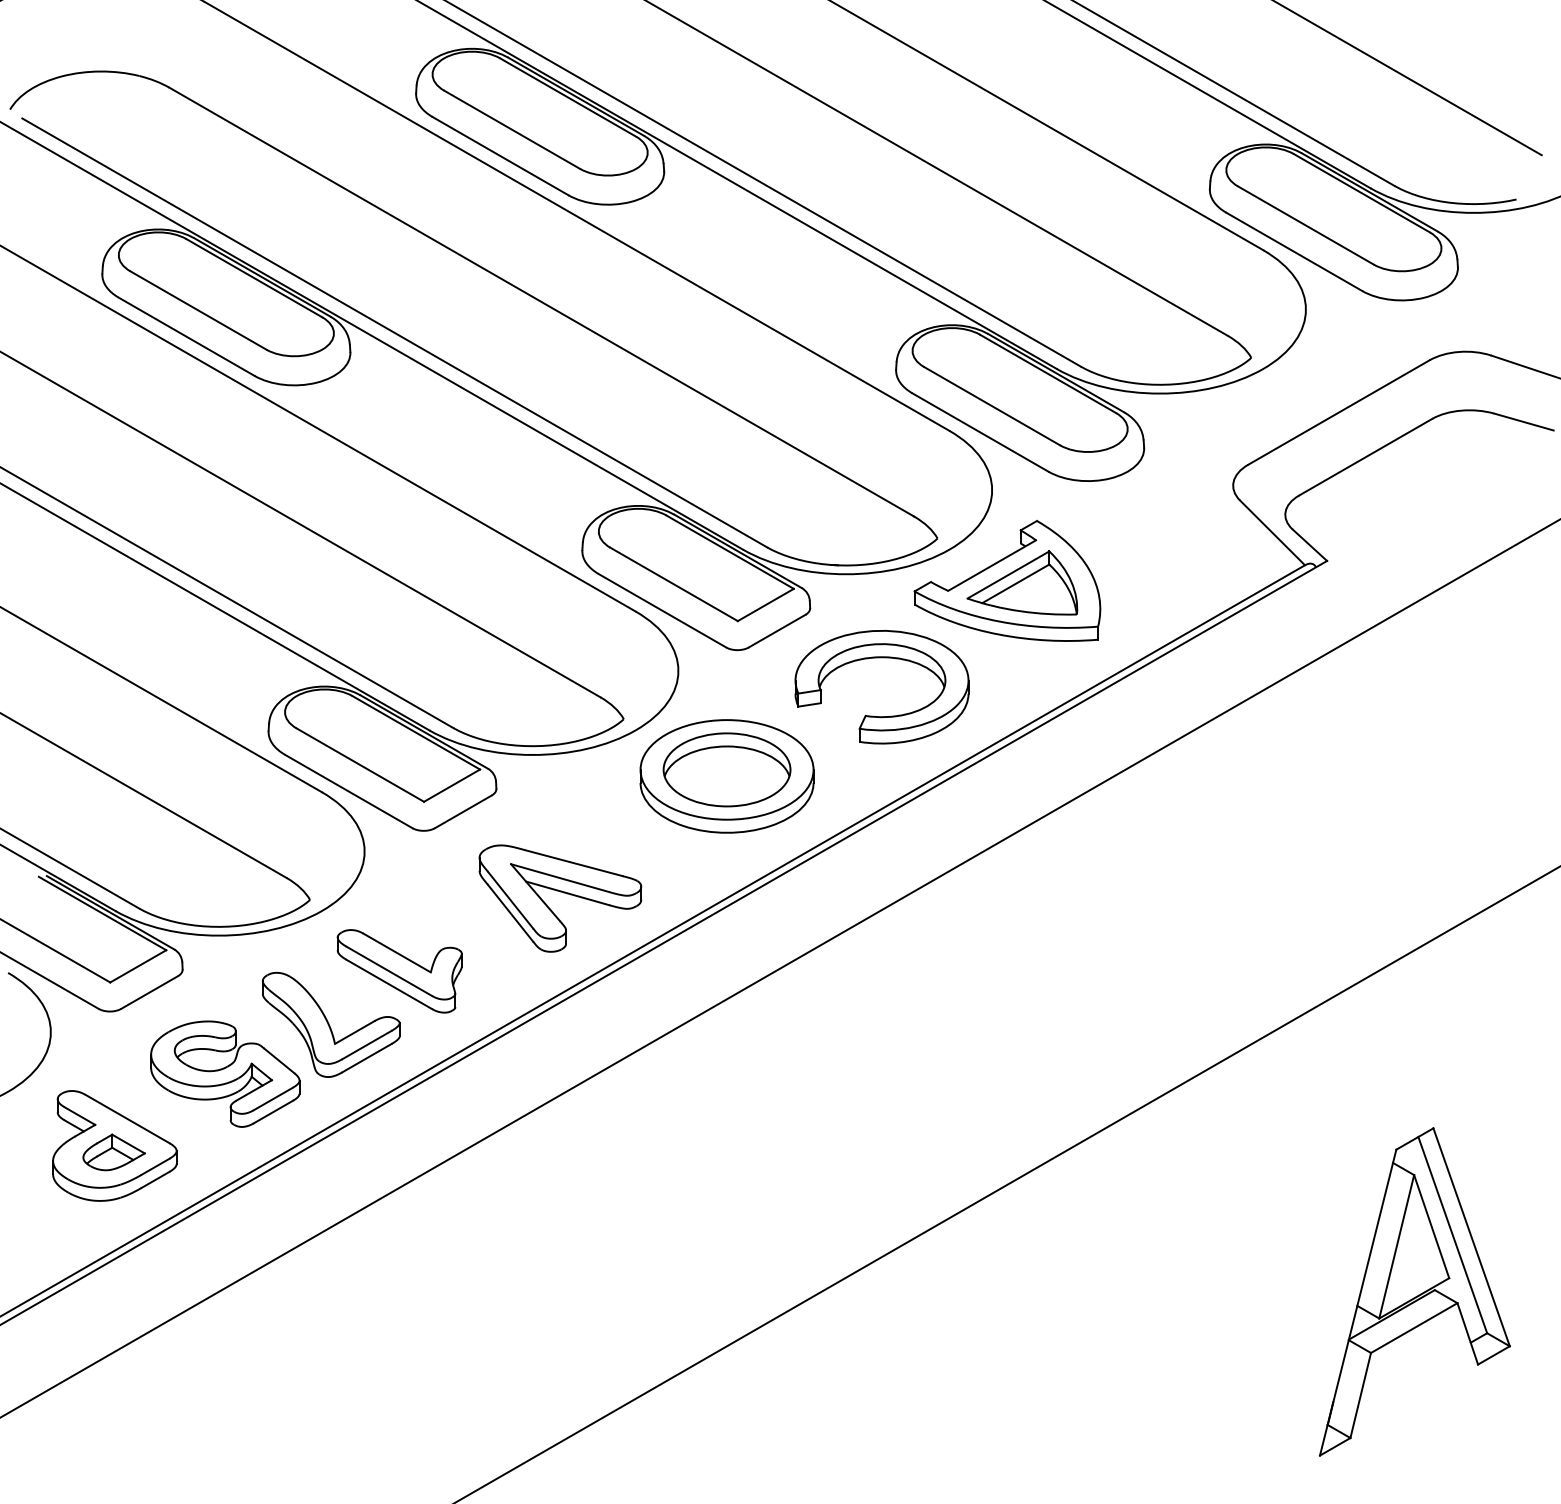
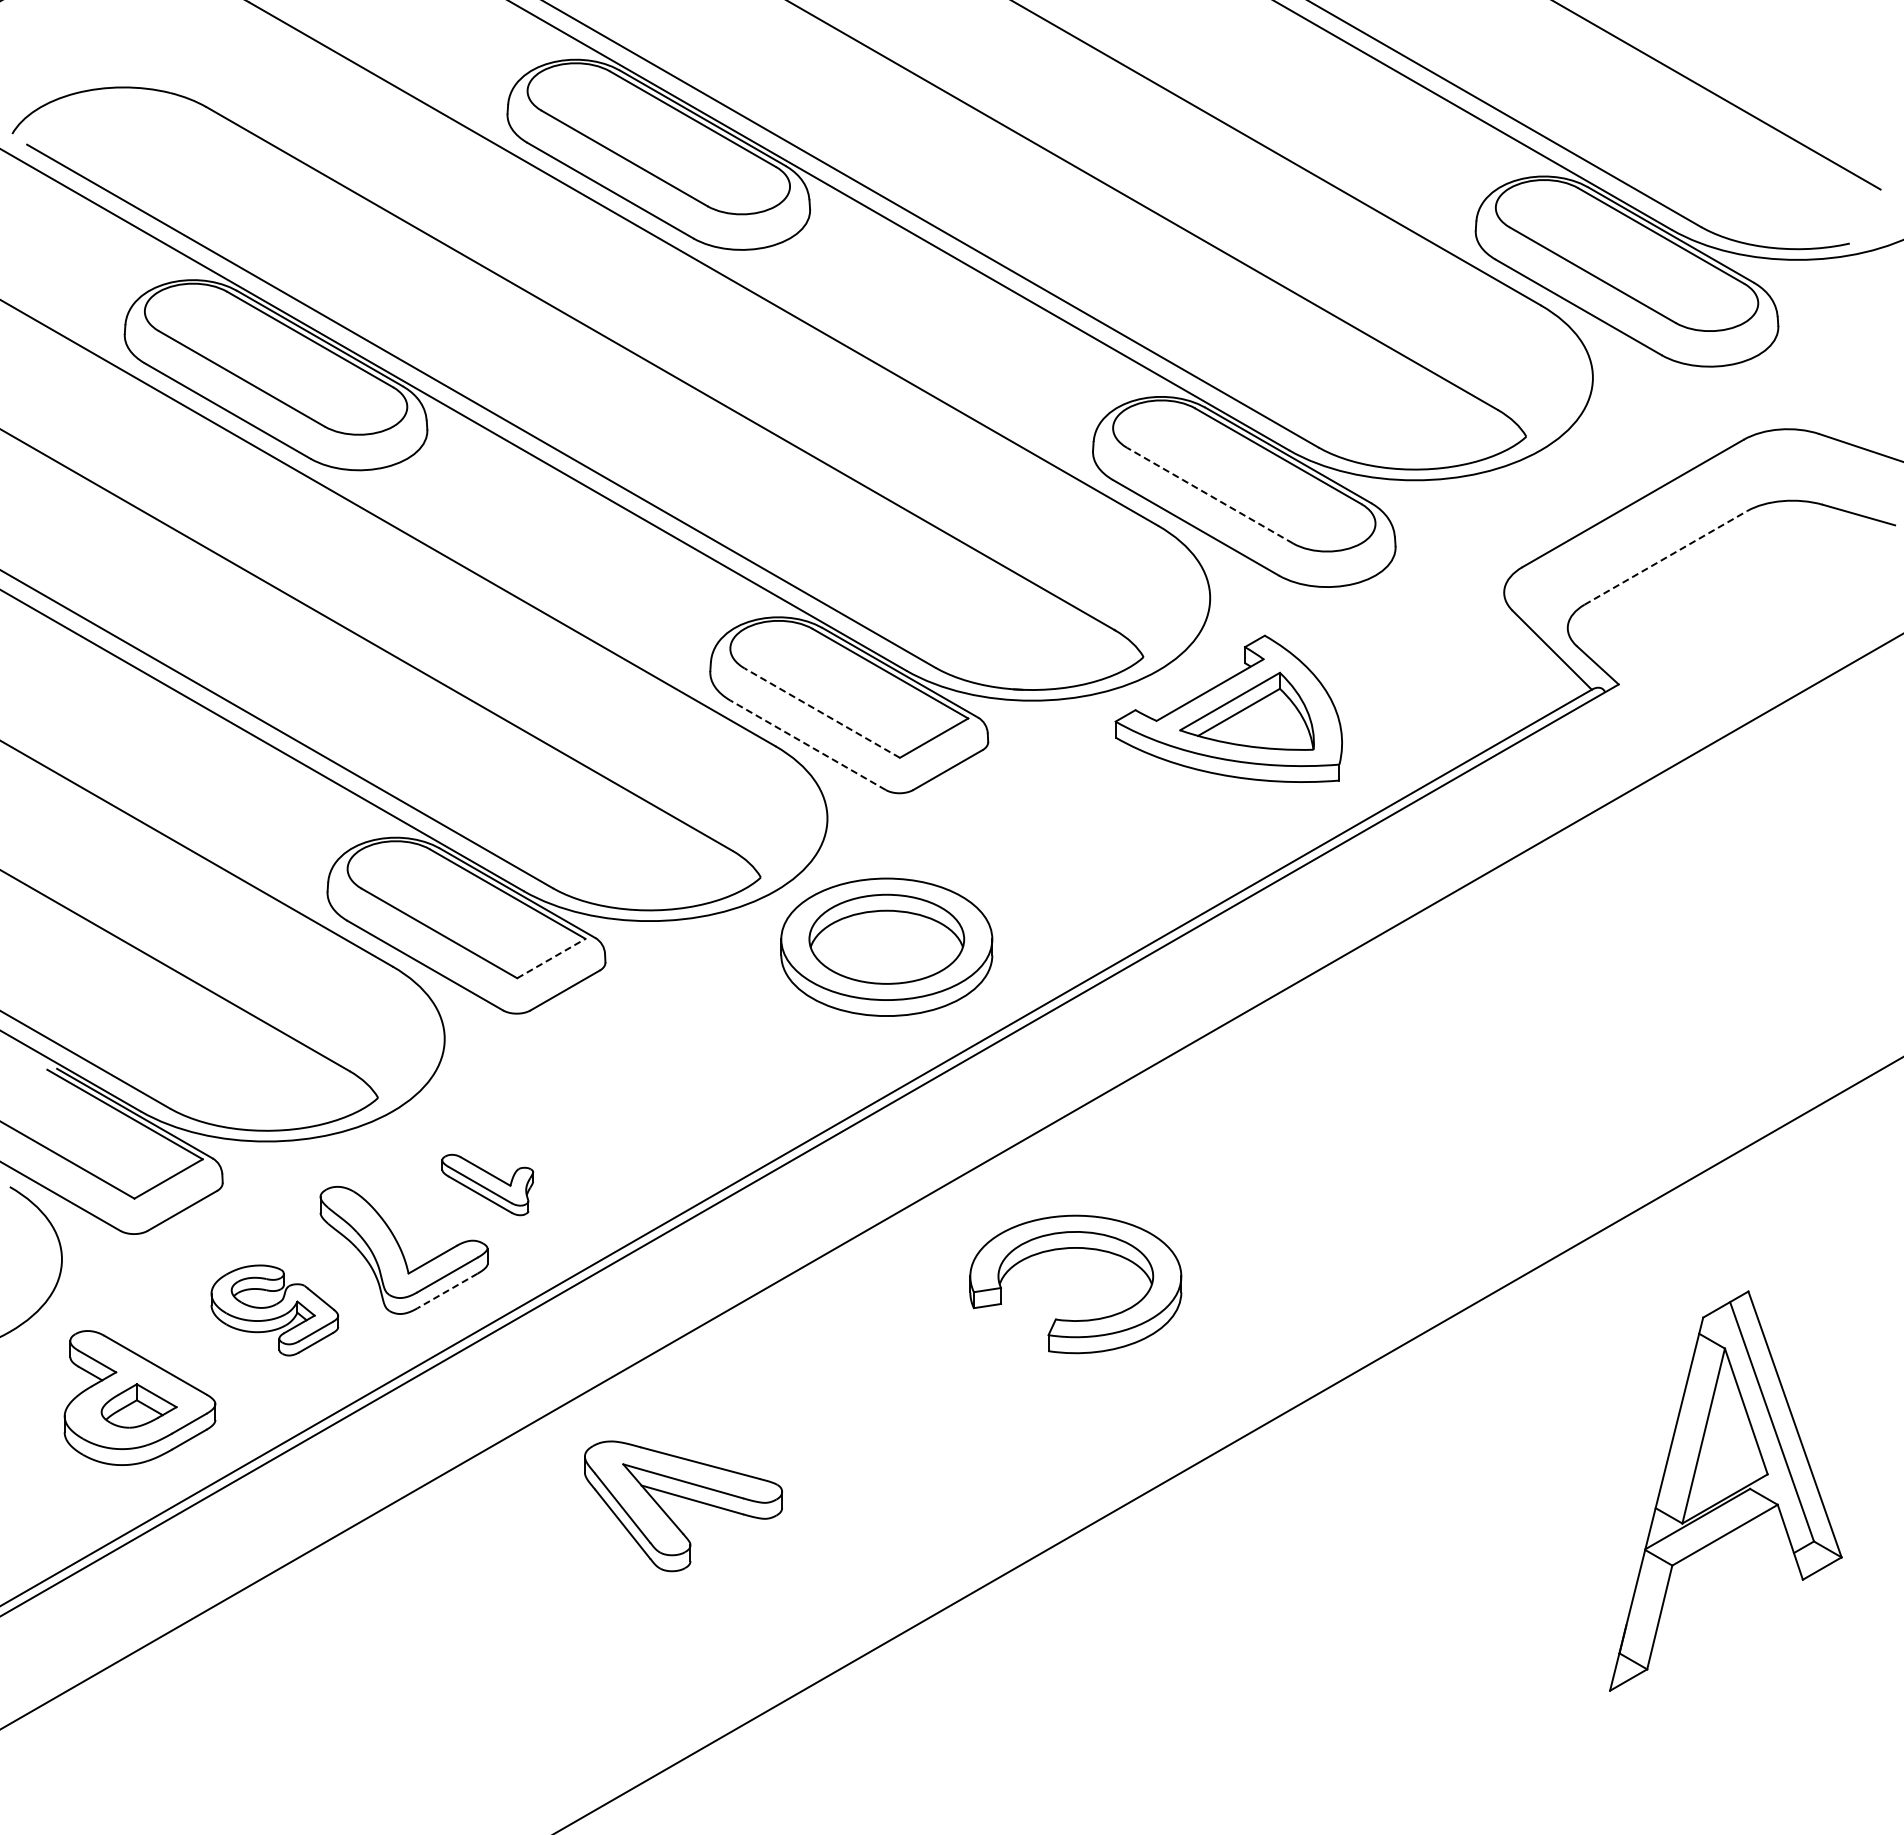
line: (992, 406) -> (1210, 495), solid -> dashed
line: (1365, 456) -> (1665, 557), solid -> dashed
line: (674, 584) -> (822, 713), solid -> dashed
line: (662, 610) -> (808, 745), solid -> dashed
part: (876, 715) -> (1069, 1319), moved
line: (452, 785) -> (551, 958), solid -> dashed
part: (562, 893) -> (686, 1499), moved
part: (399, 970) -> (487, 1184), size x0.6
line: (366, 1057) -> (447, 1290), solid -> dashed
part: (225, 1074) -> (274, 1310), size x0.7
part: (1414, 1291) -> (1725, 1490), moved

